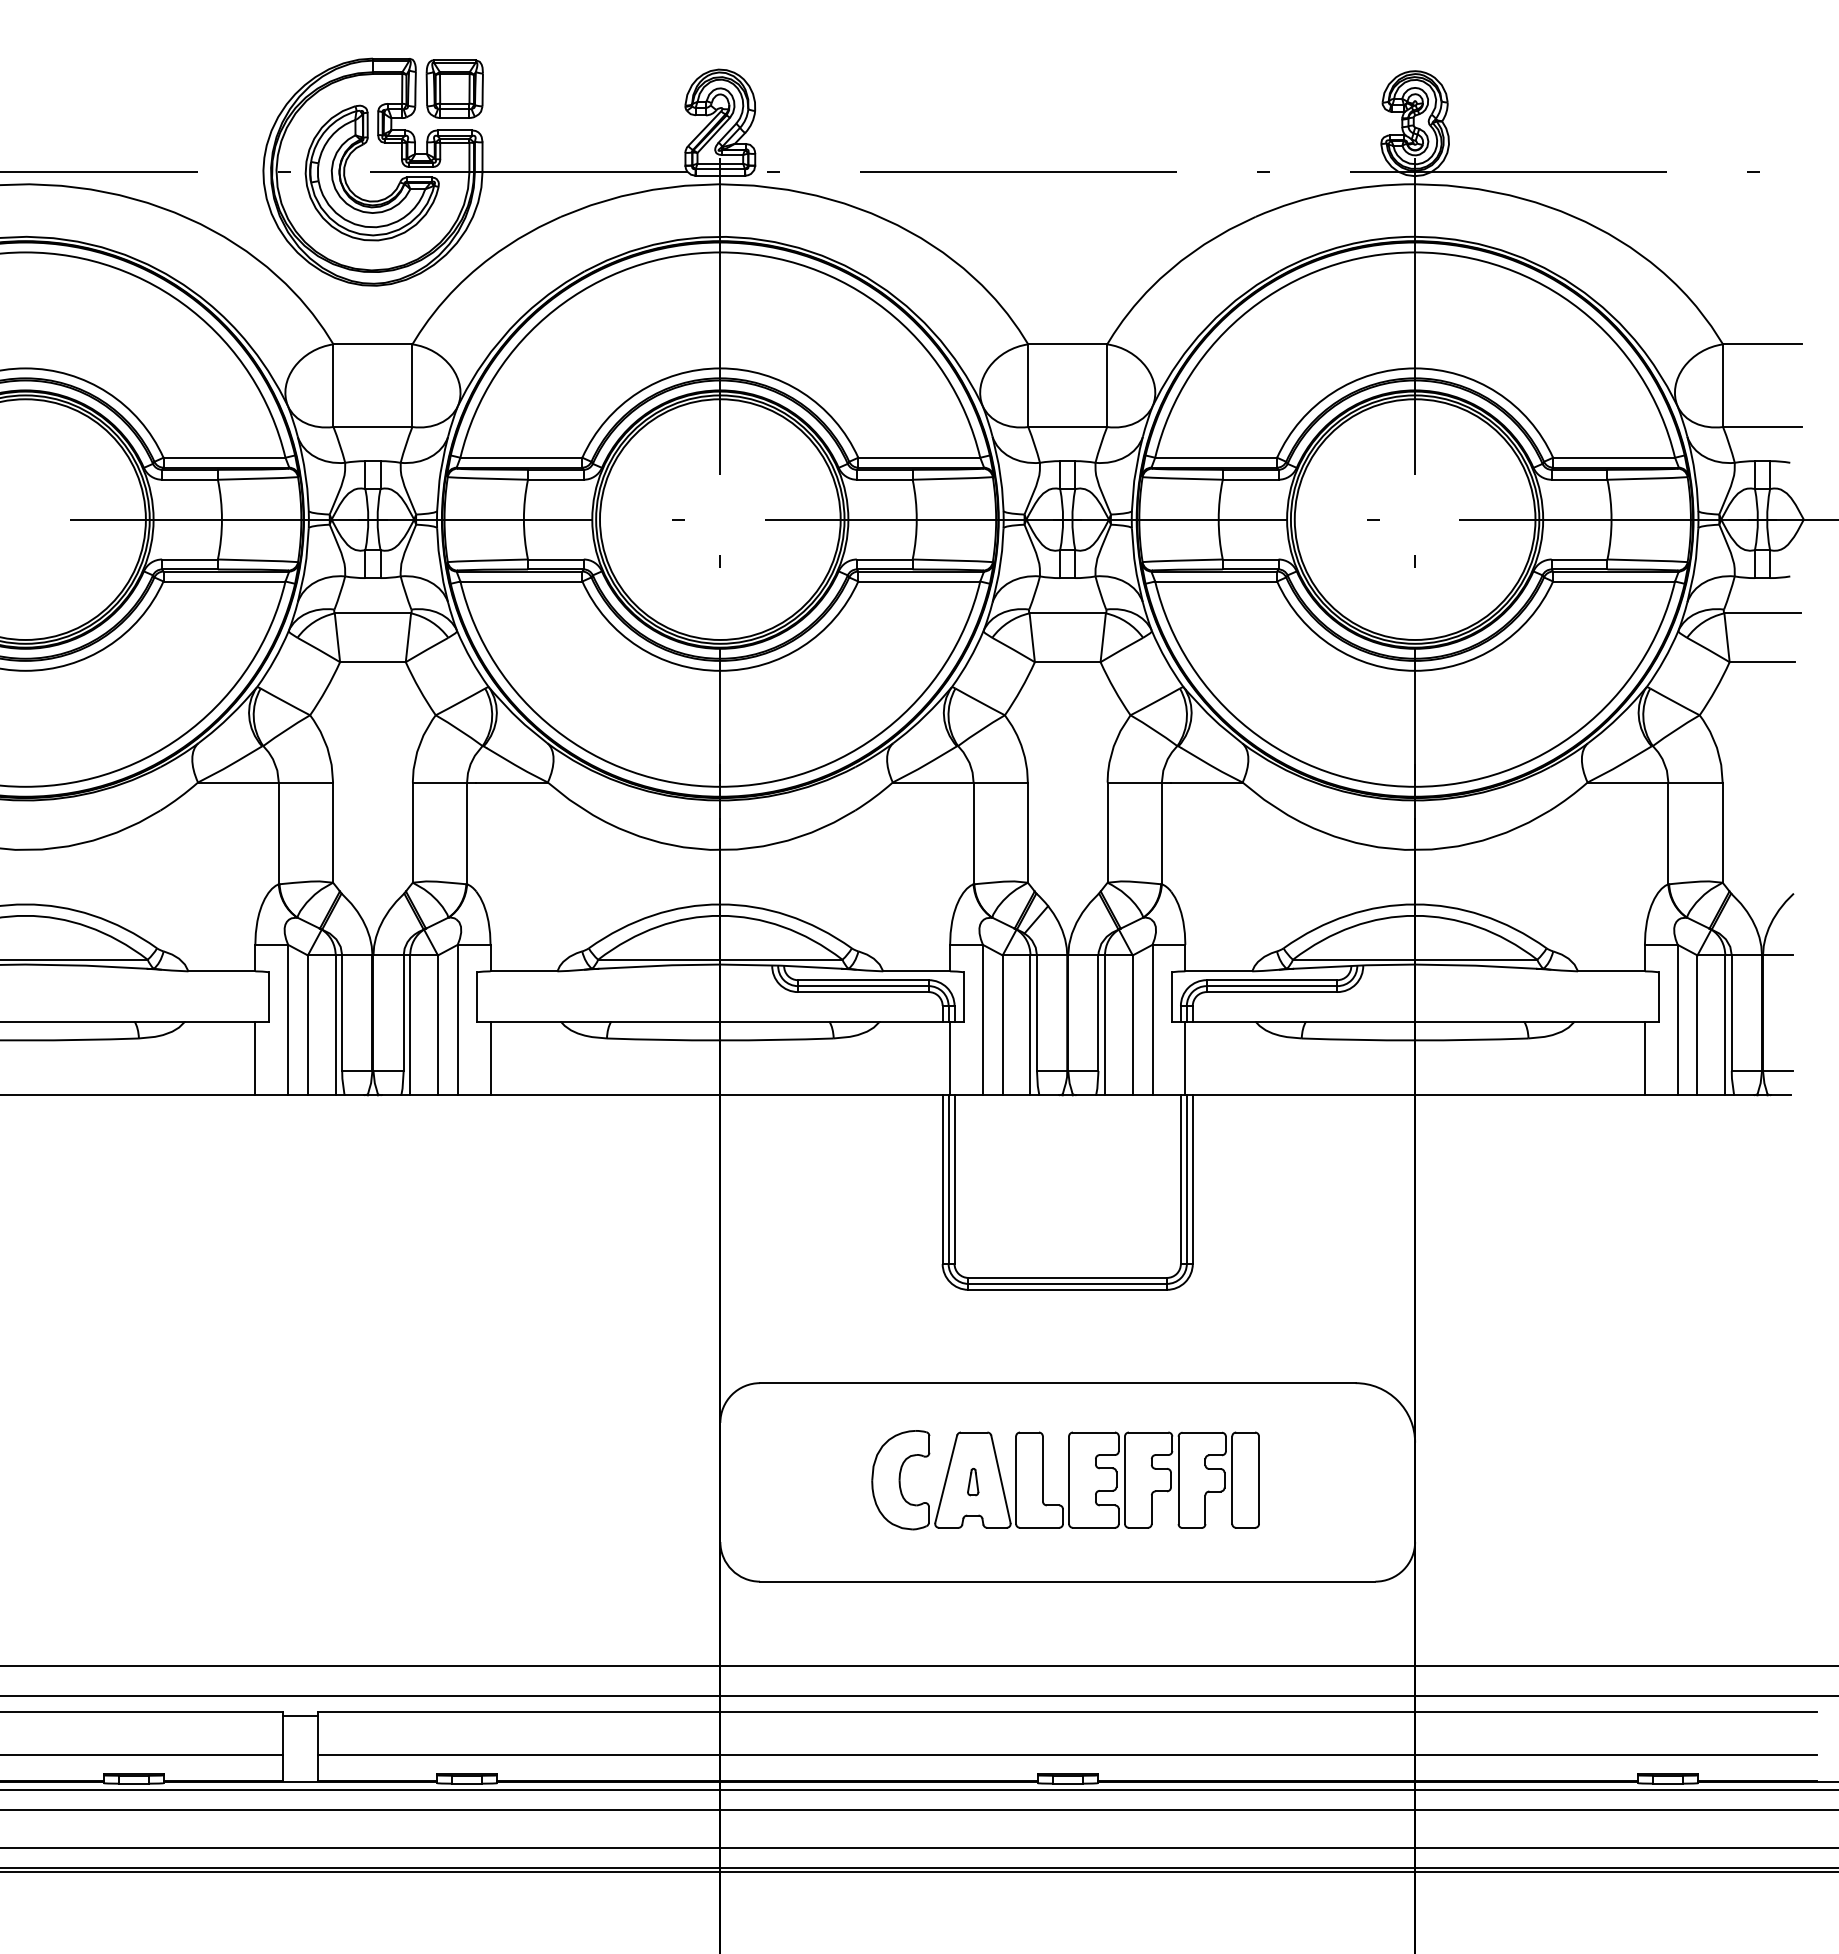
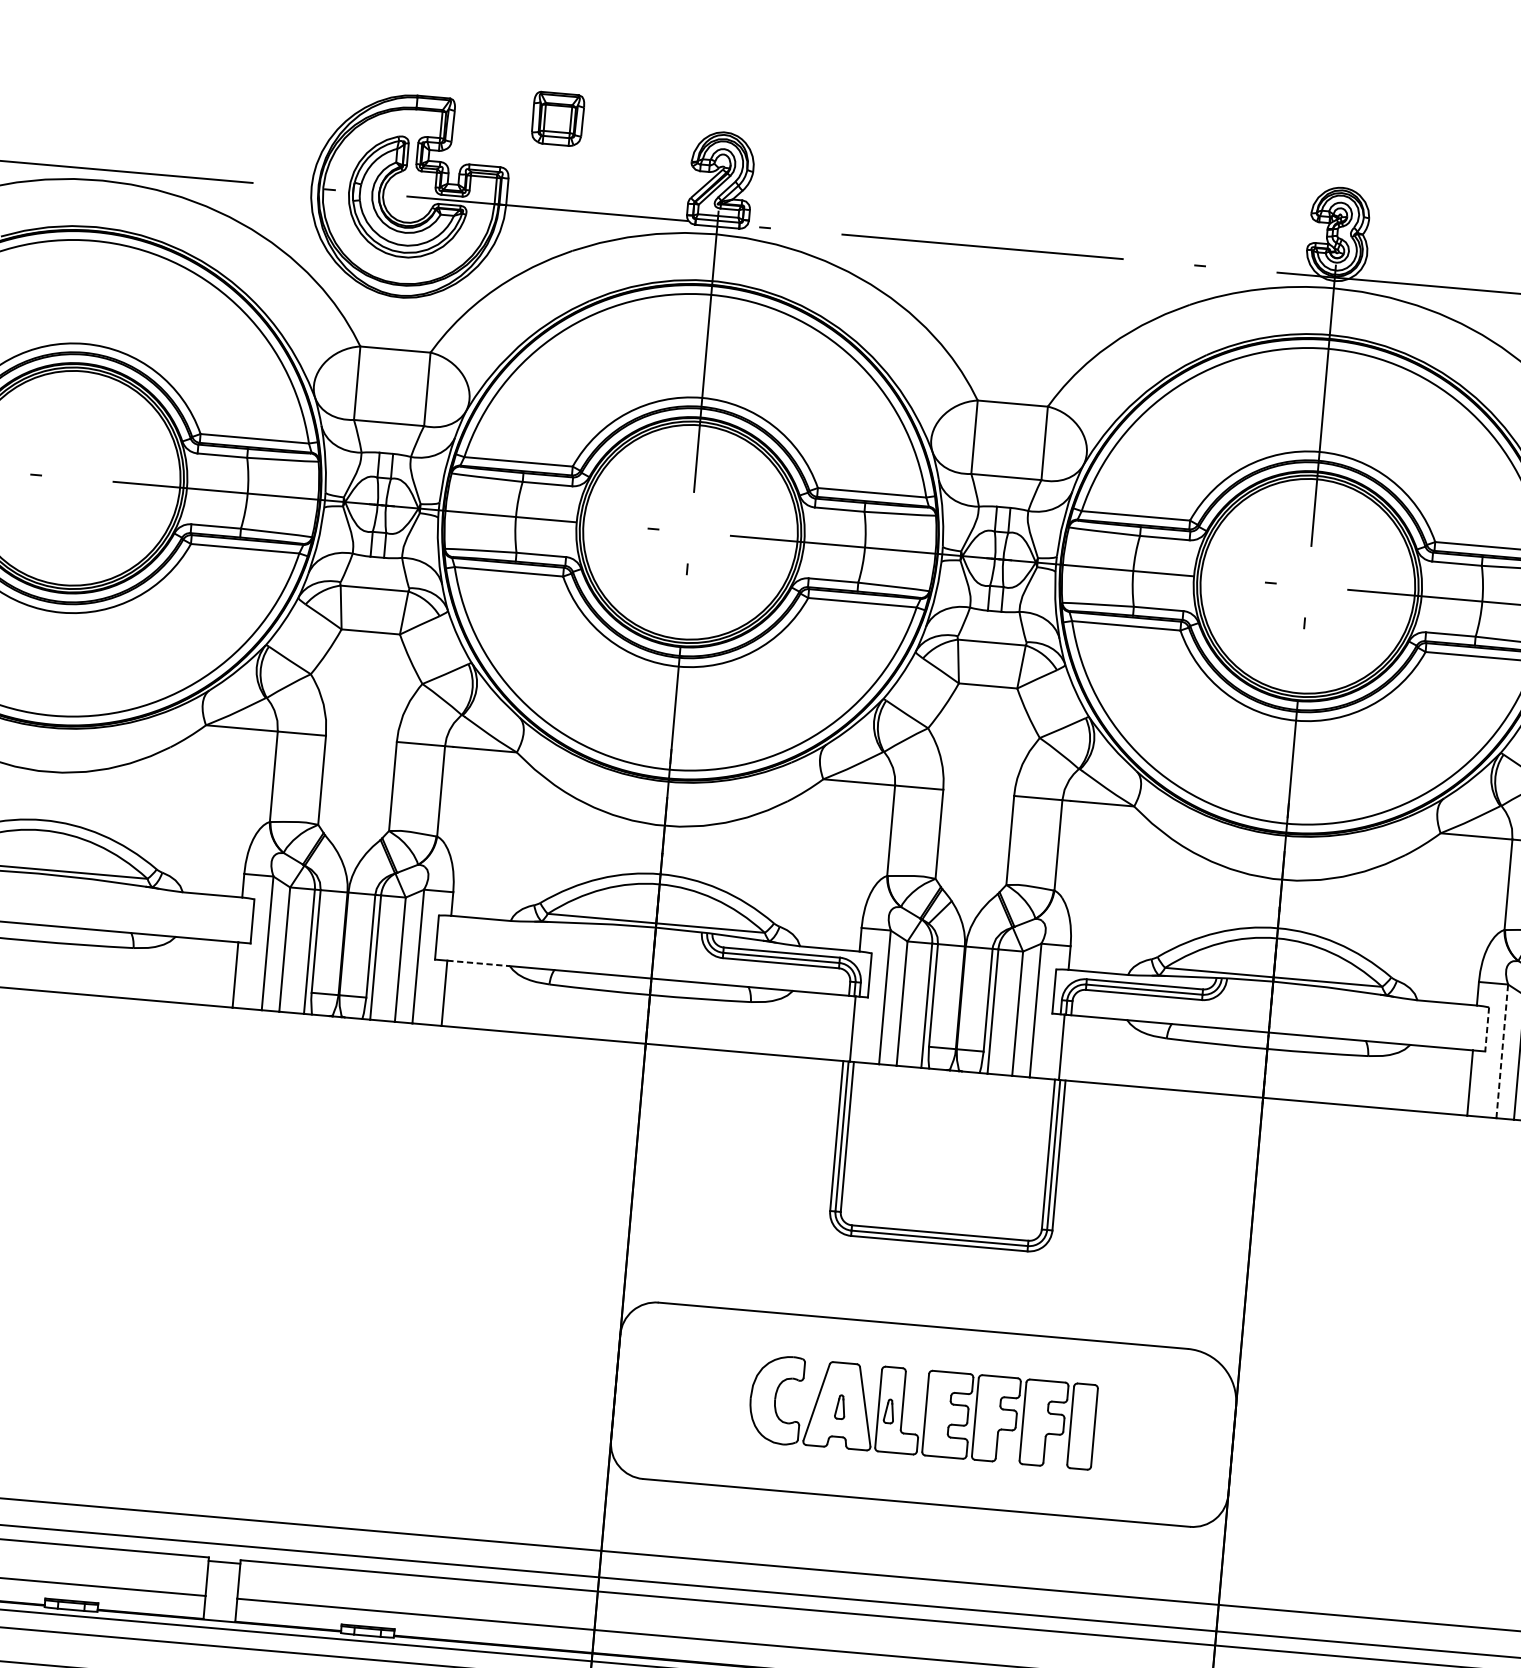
part: (454, 88) -> (557, 118), moved
line: (1658, 997) -> (1486, 1029), solid -> dashed
line: (1677, 1019) -> (1502, 1050), solid -> dashed
line: (526, 1021) -> (479, 963), solid -> dashed
part: (1028, 1481) -> (889, 1410), added

